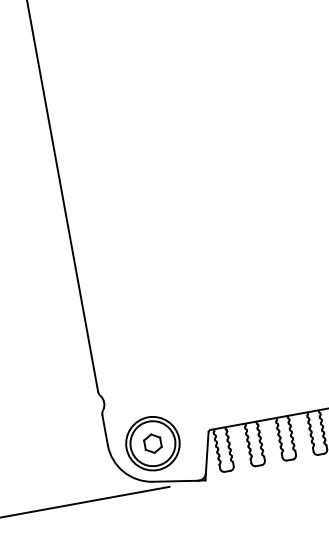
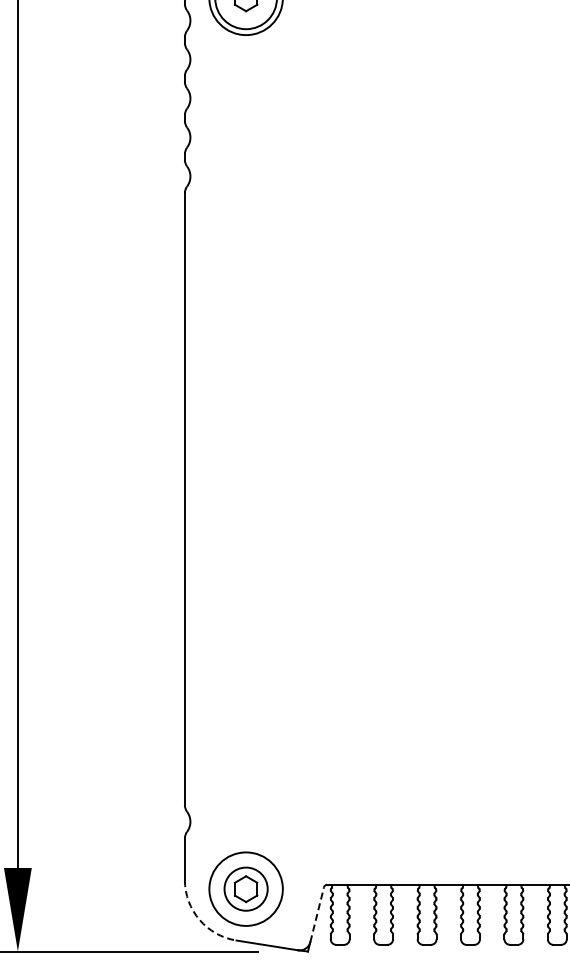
circle: (152, 444) -> (245, 889), size x0.7
line: (207, 452) -> (317, 914), solid -> dashed
arc: (123, 471) -> (199, 919), solid -> dashed

